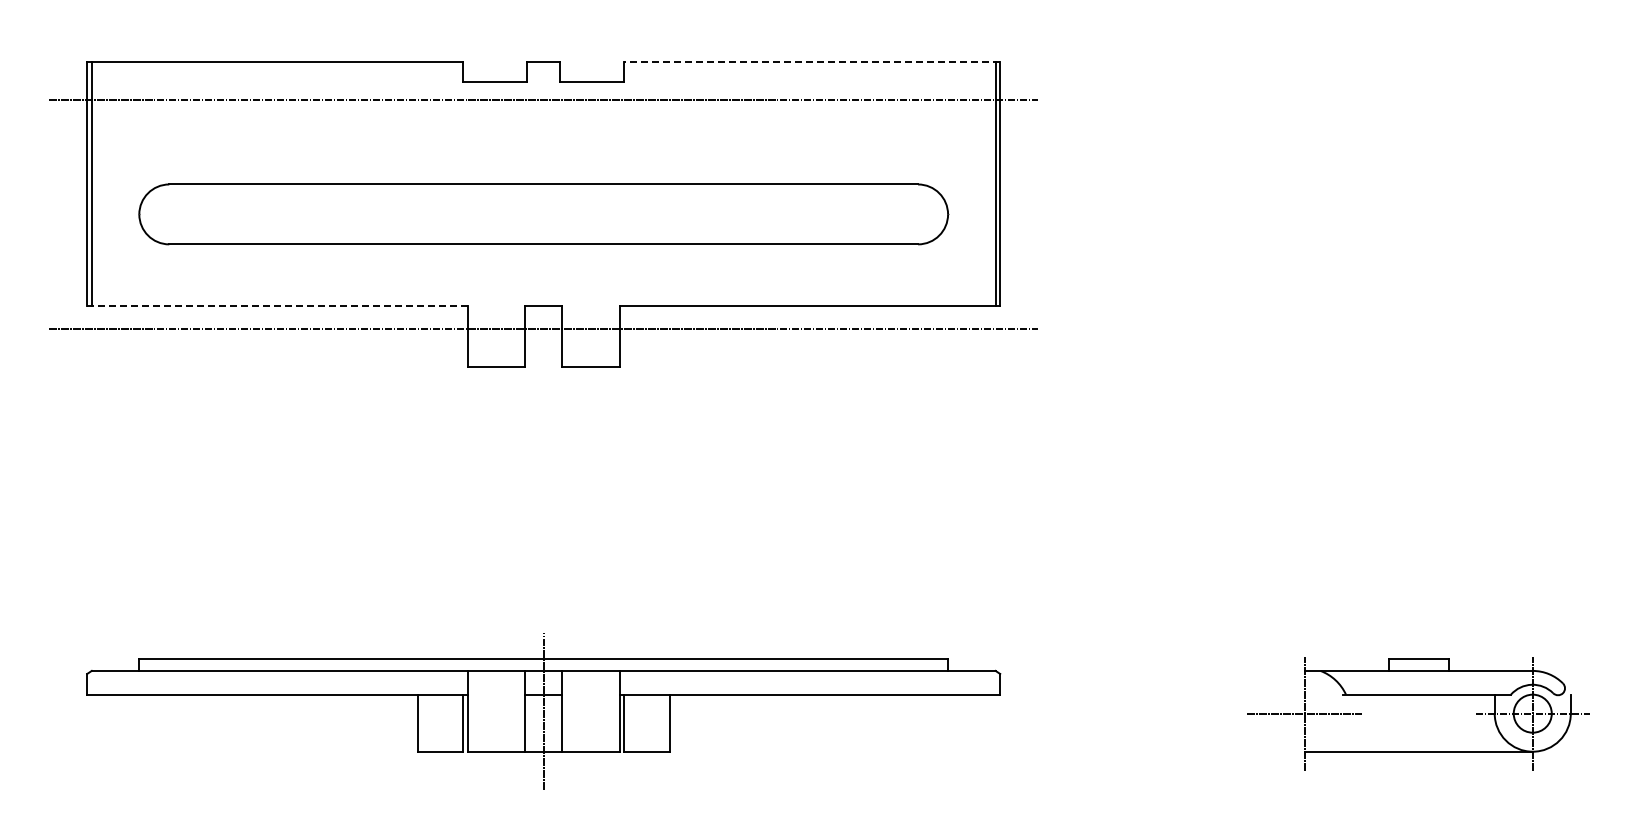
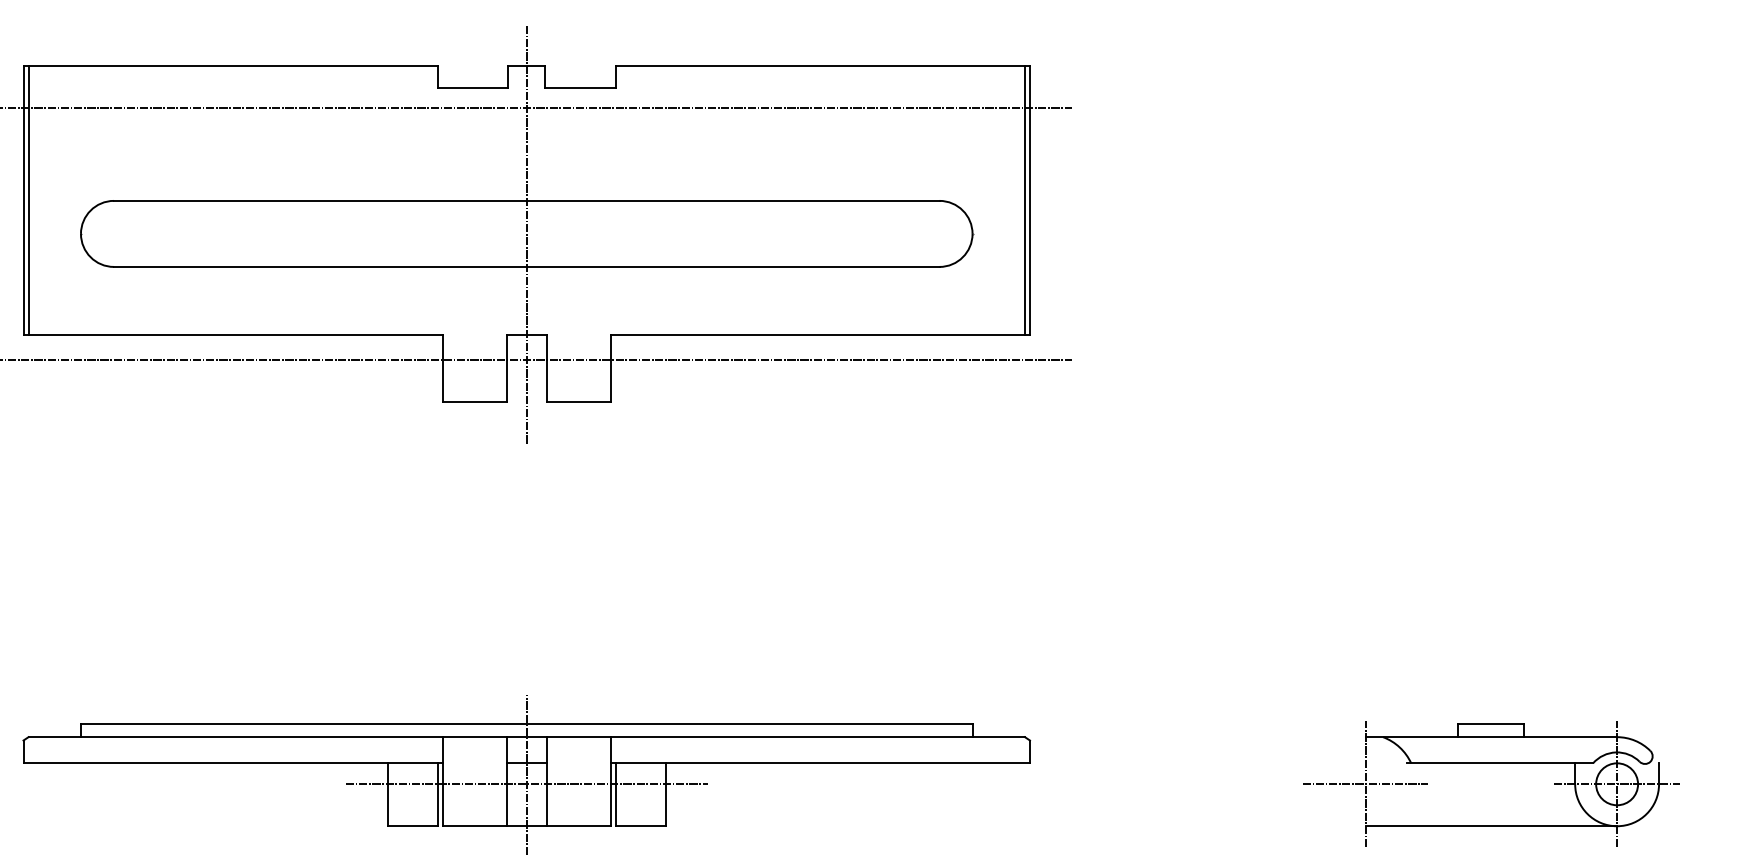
line: (812, 62) -> (823, 66), dashed -> solid
line: (543, 214) -> (526, 233), added
line: (277, 305) -> (233, 334), dashed -> solid
line: (543, 713) -> (526, 784), added

